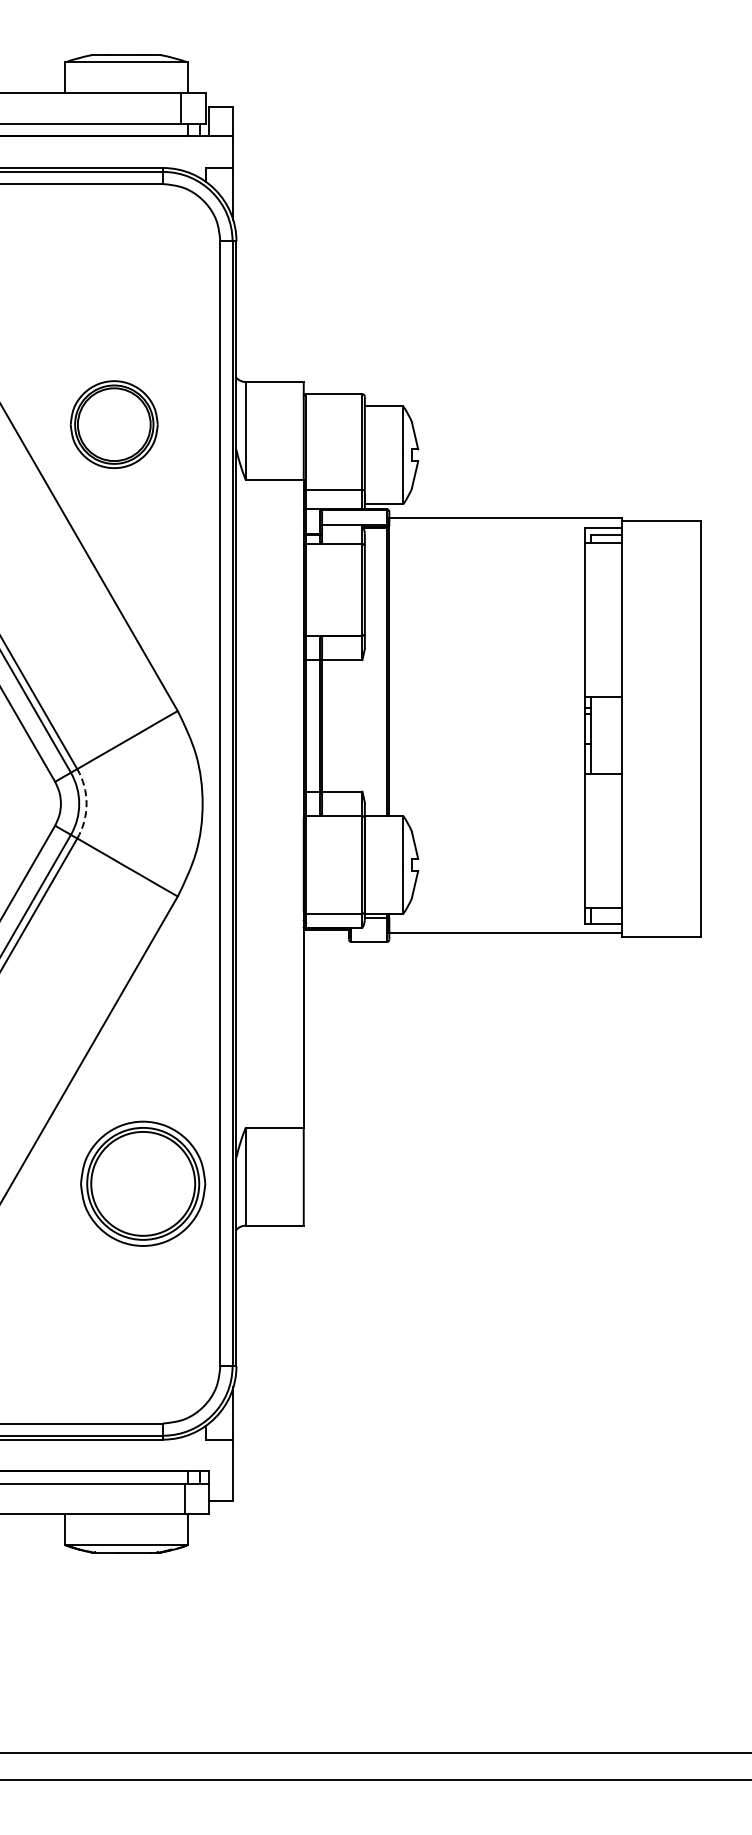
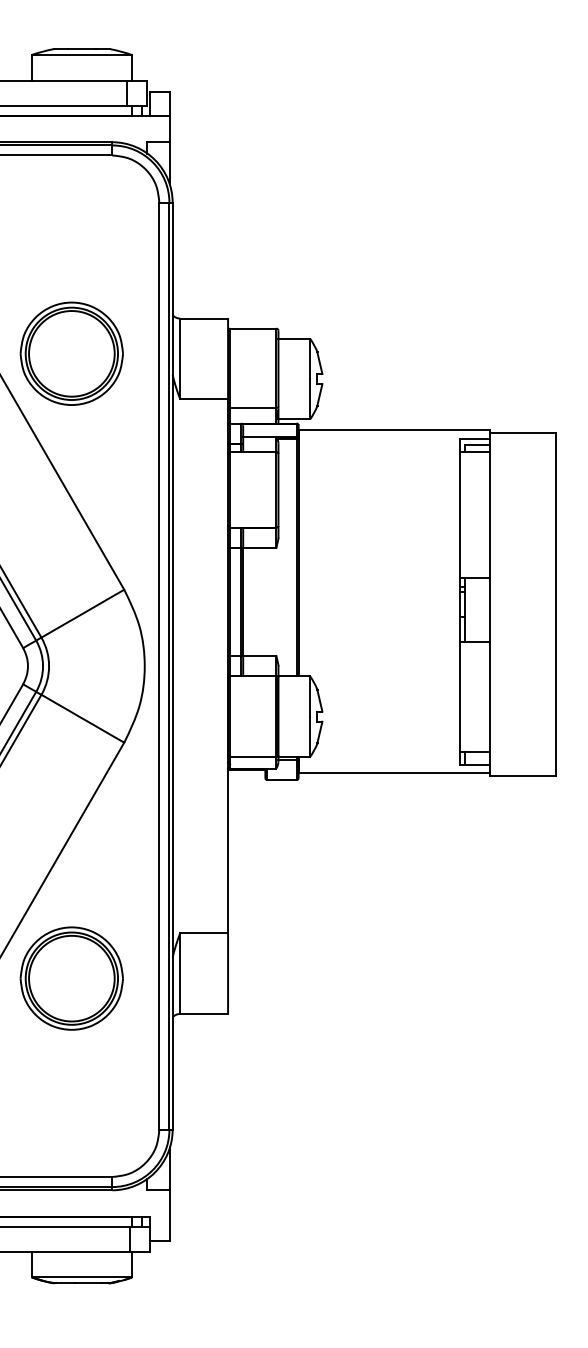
part: (114, 424) -> (72, 353), size x1.43
arc: (86, 803) -> (49, 665), dashed -> solid
part: (143, 1183) -> (72, 978), moved

